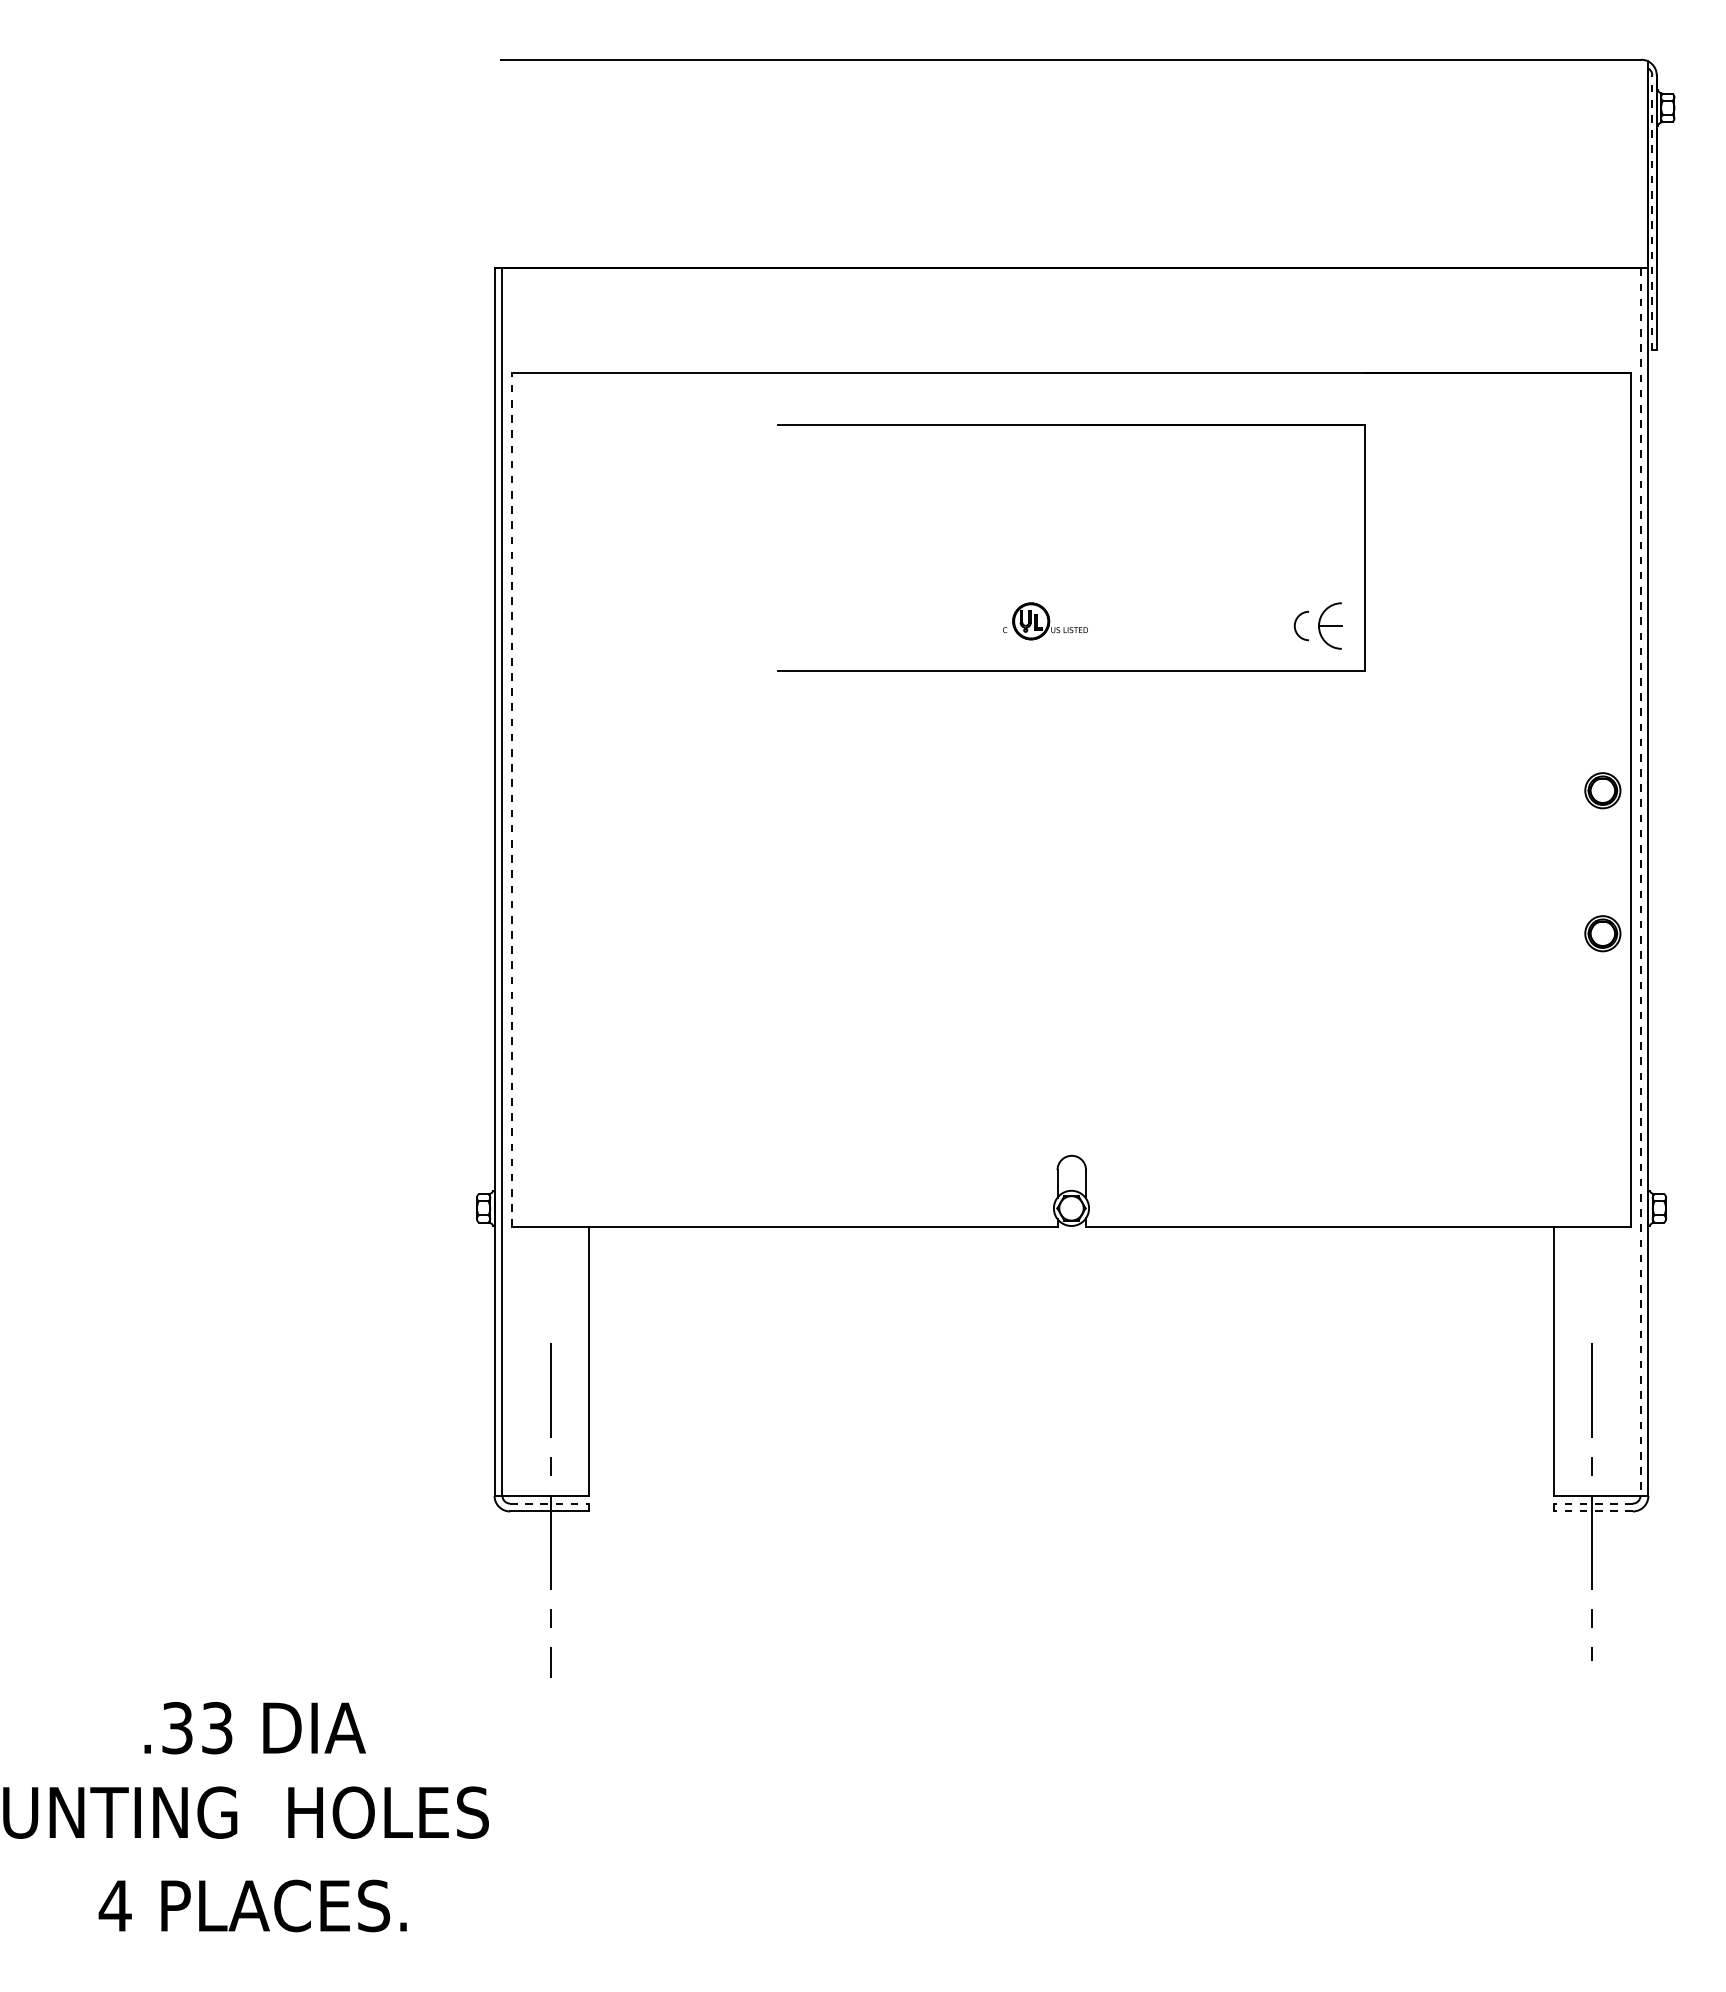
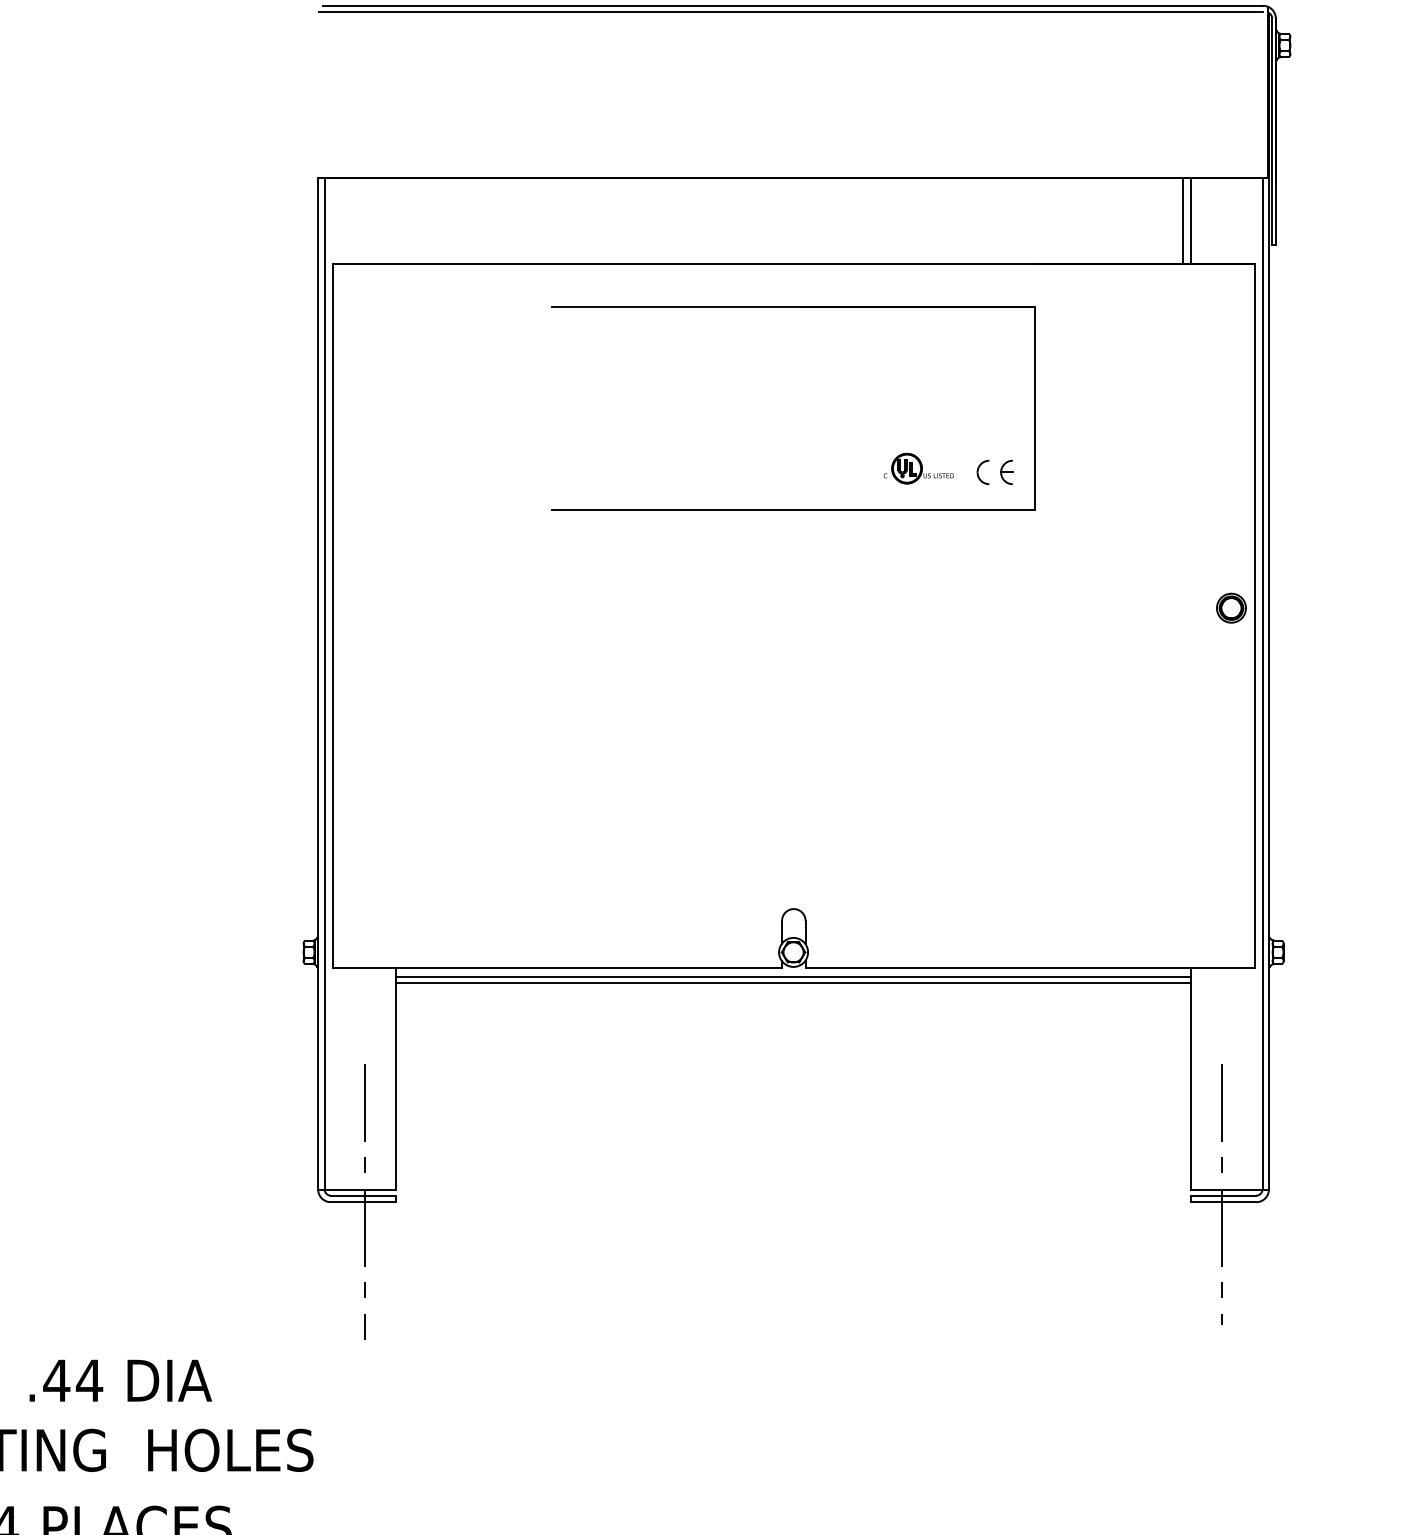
line: (1068, 67) -> (791, 12), added
line: (1652, 212) -> (1272, 131), dashed -> solid
line: (1544, 320) -> (1183, 220), added
line: (1553, 320) -> (1190, 220), added
part: (1045, 621) -> (918, 468), moved
part: (1330, 625) -> (1007, 472), size x0.62
line: (512, 800) -> (332, 616), dashed -> solid
line: (1640, 882) -> (1262, 683), dashed -> solid
part: (1602, 933) -> (1231, 725), removed
line: (1071, 1238) -> (793, 977), added
line: (1071, 1245) -> (793, 982), added
line: (549, 1503) -> (363, 1195), dashed -> solid
line: (1593, 1503) -> (1223, 1195), dashed -> solid
line: (1593, 1511) -> (1223, 1202), dashed -> solid
text: (196, 1728) -> (72, 1381), .33 -> .44

